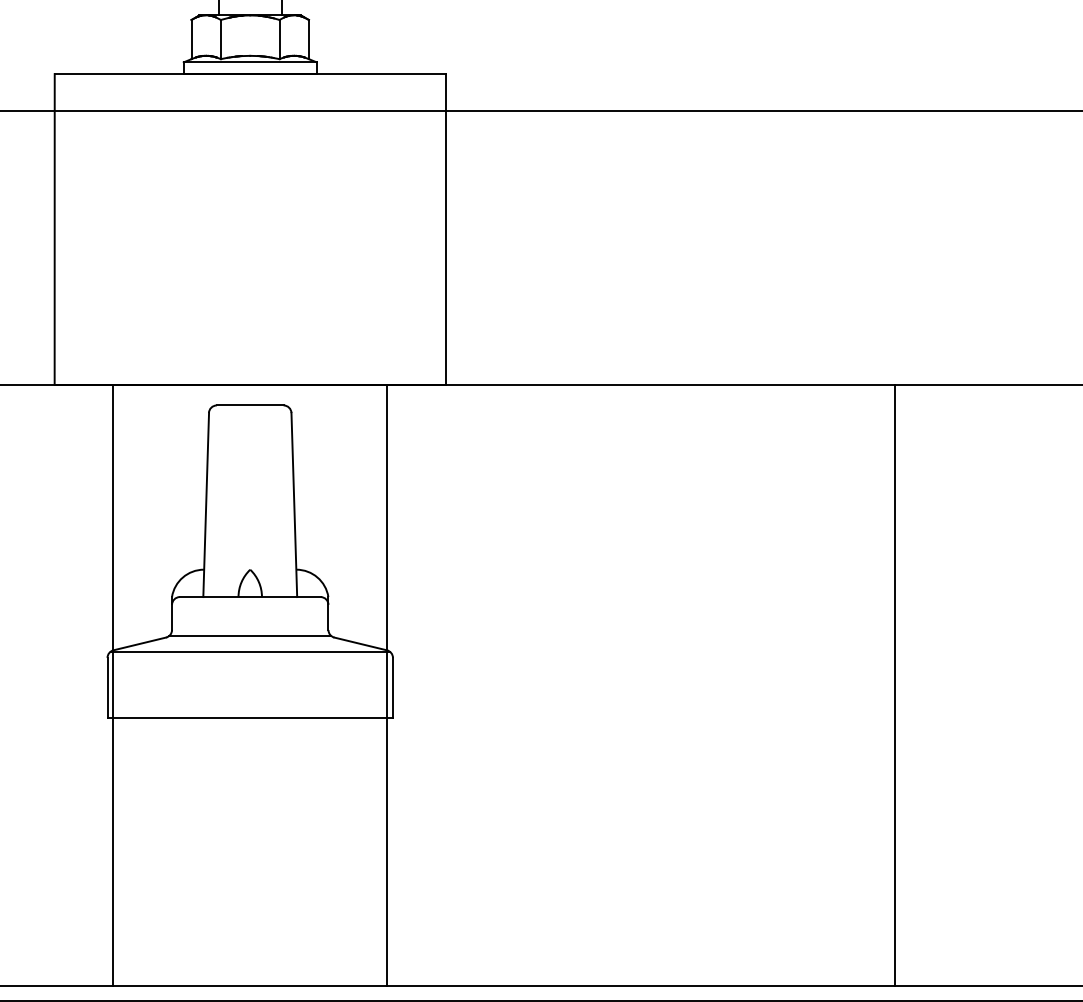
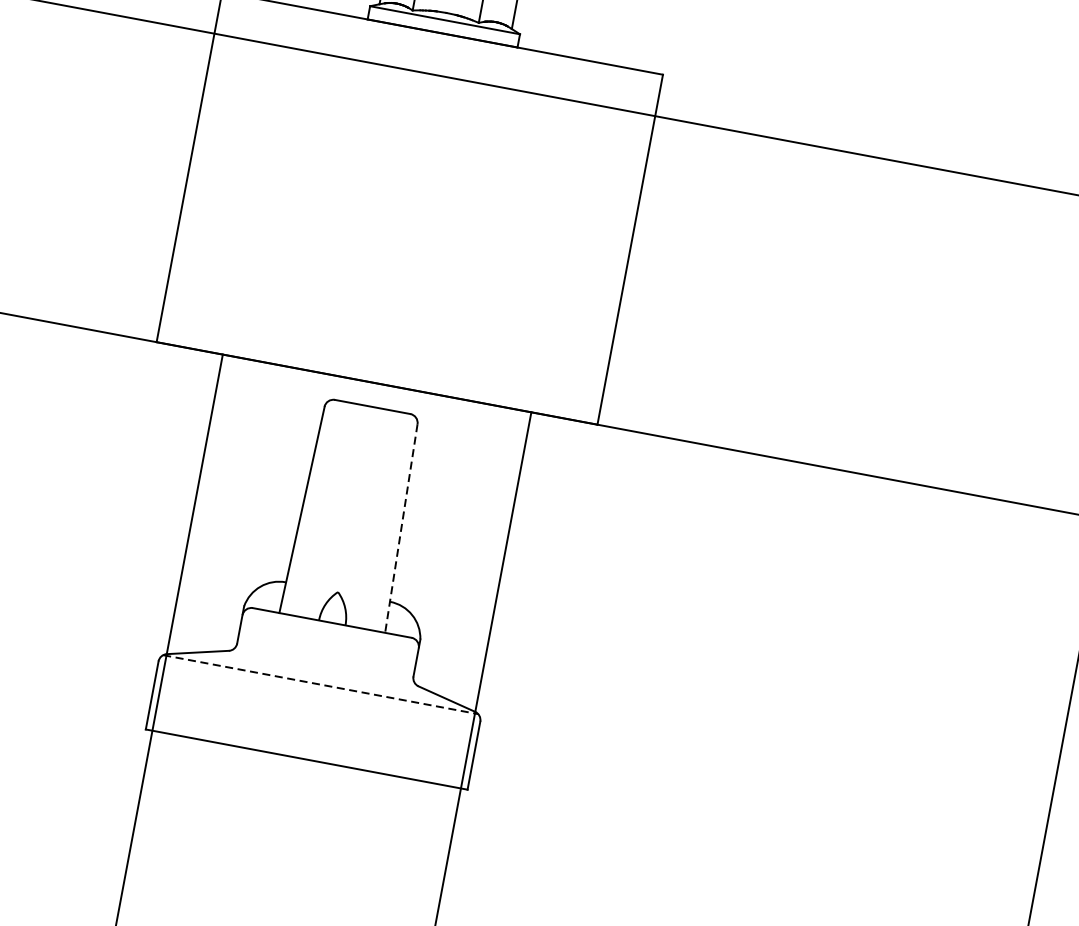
line: (294, 505) -> (401, 529), solid -> dashed
line: (250, 636) -> (324, 667), removed
line: (250, 651) -> (321, 684), solid -> dashed

